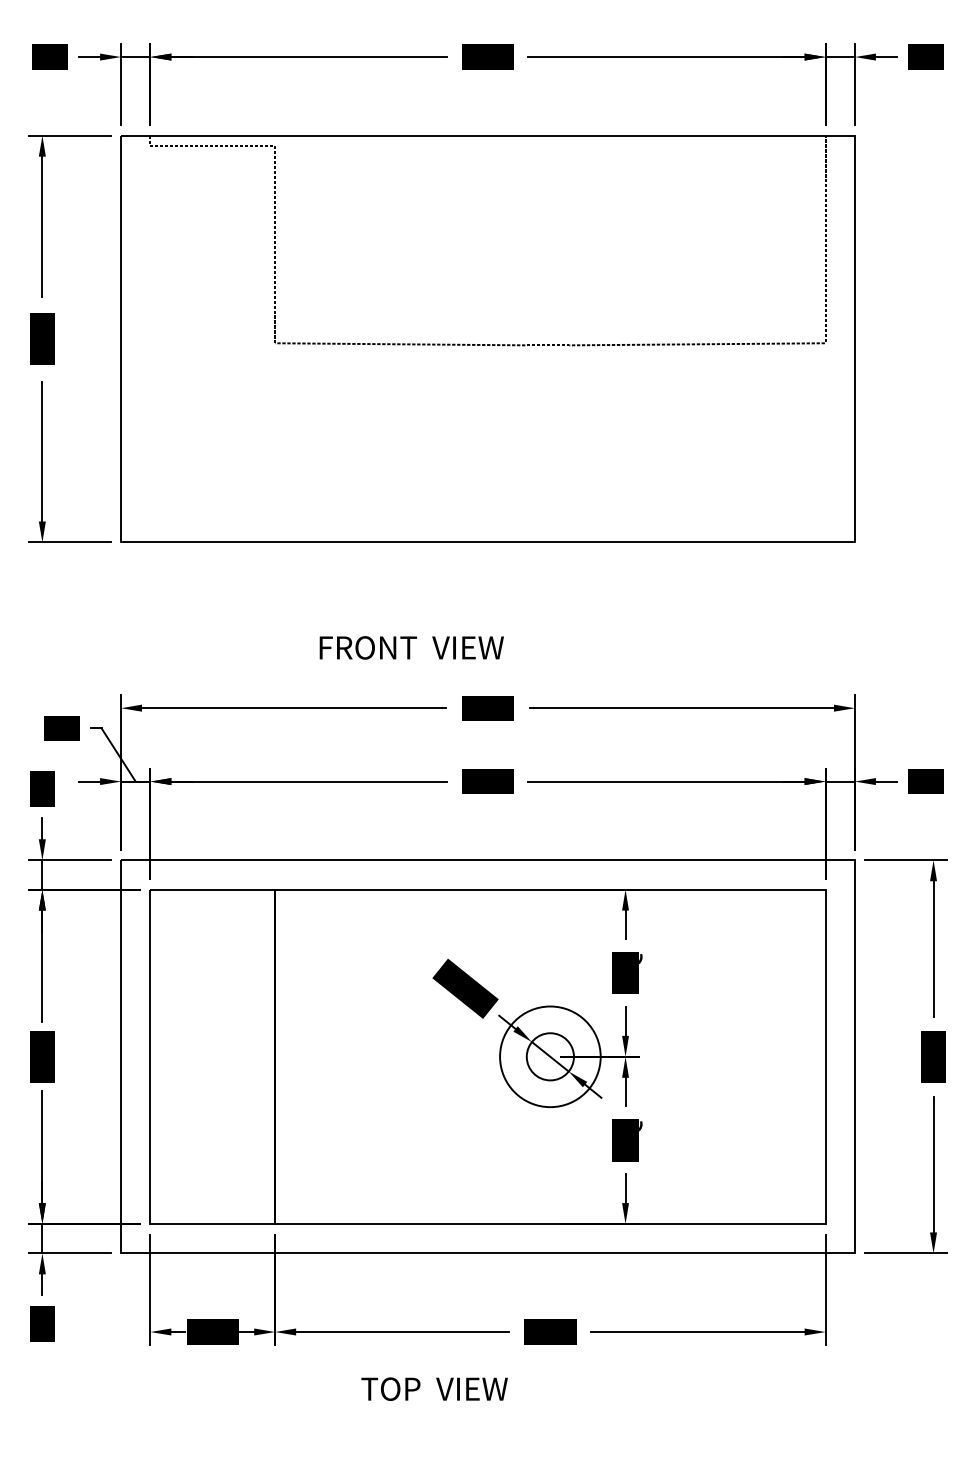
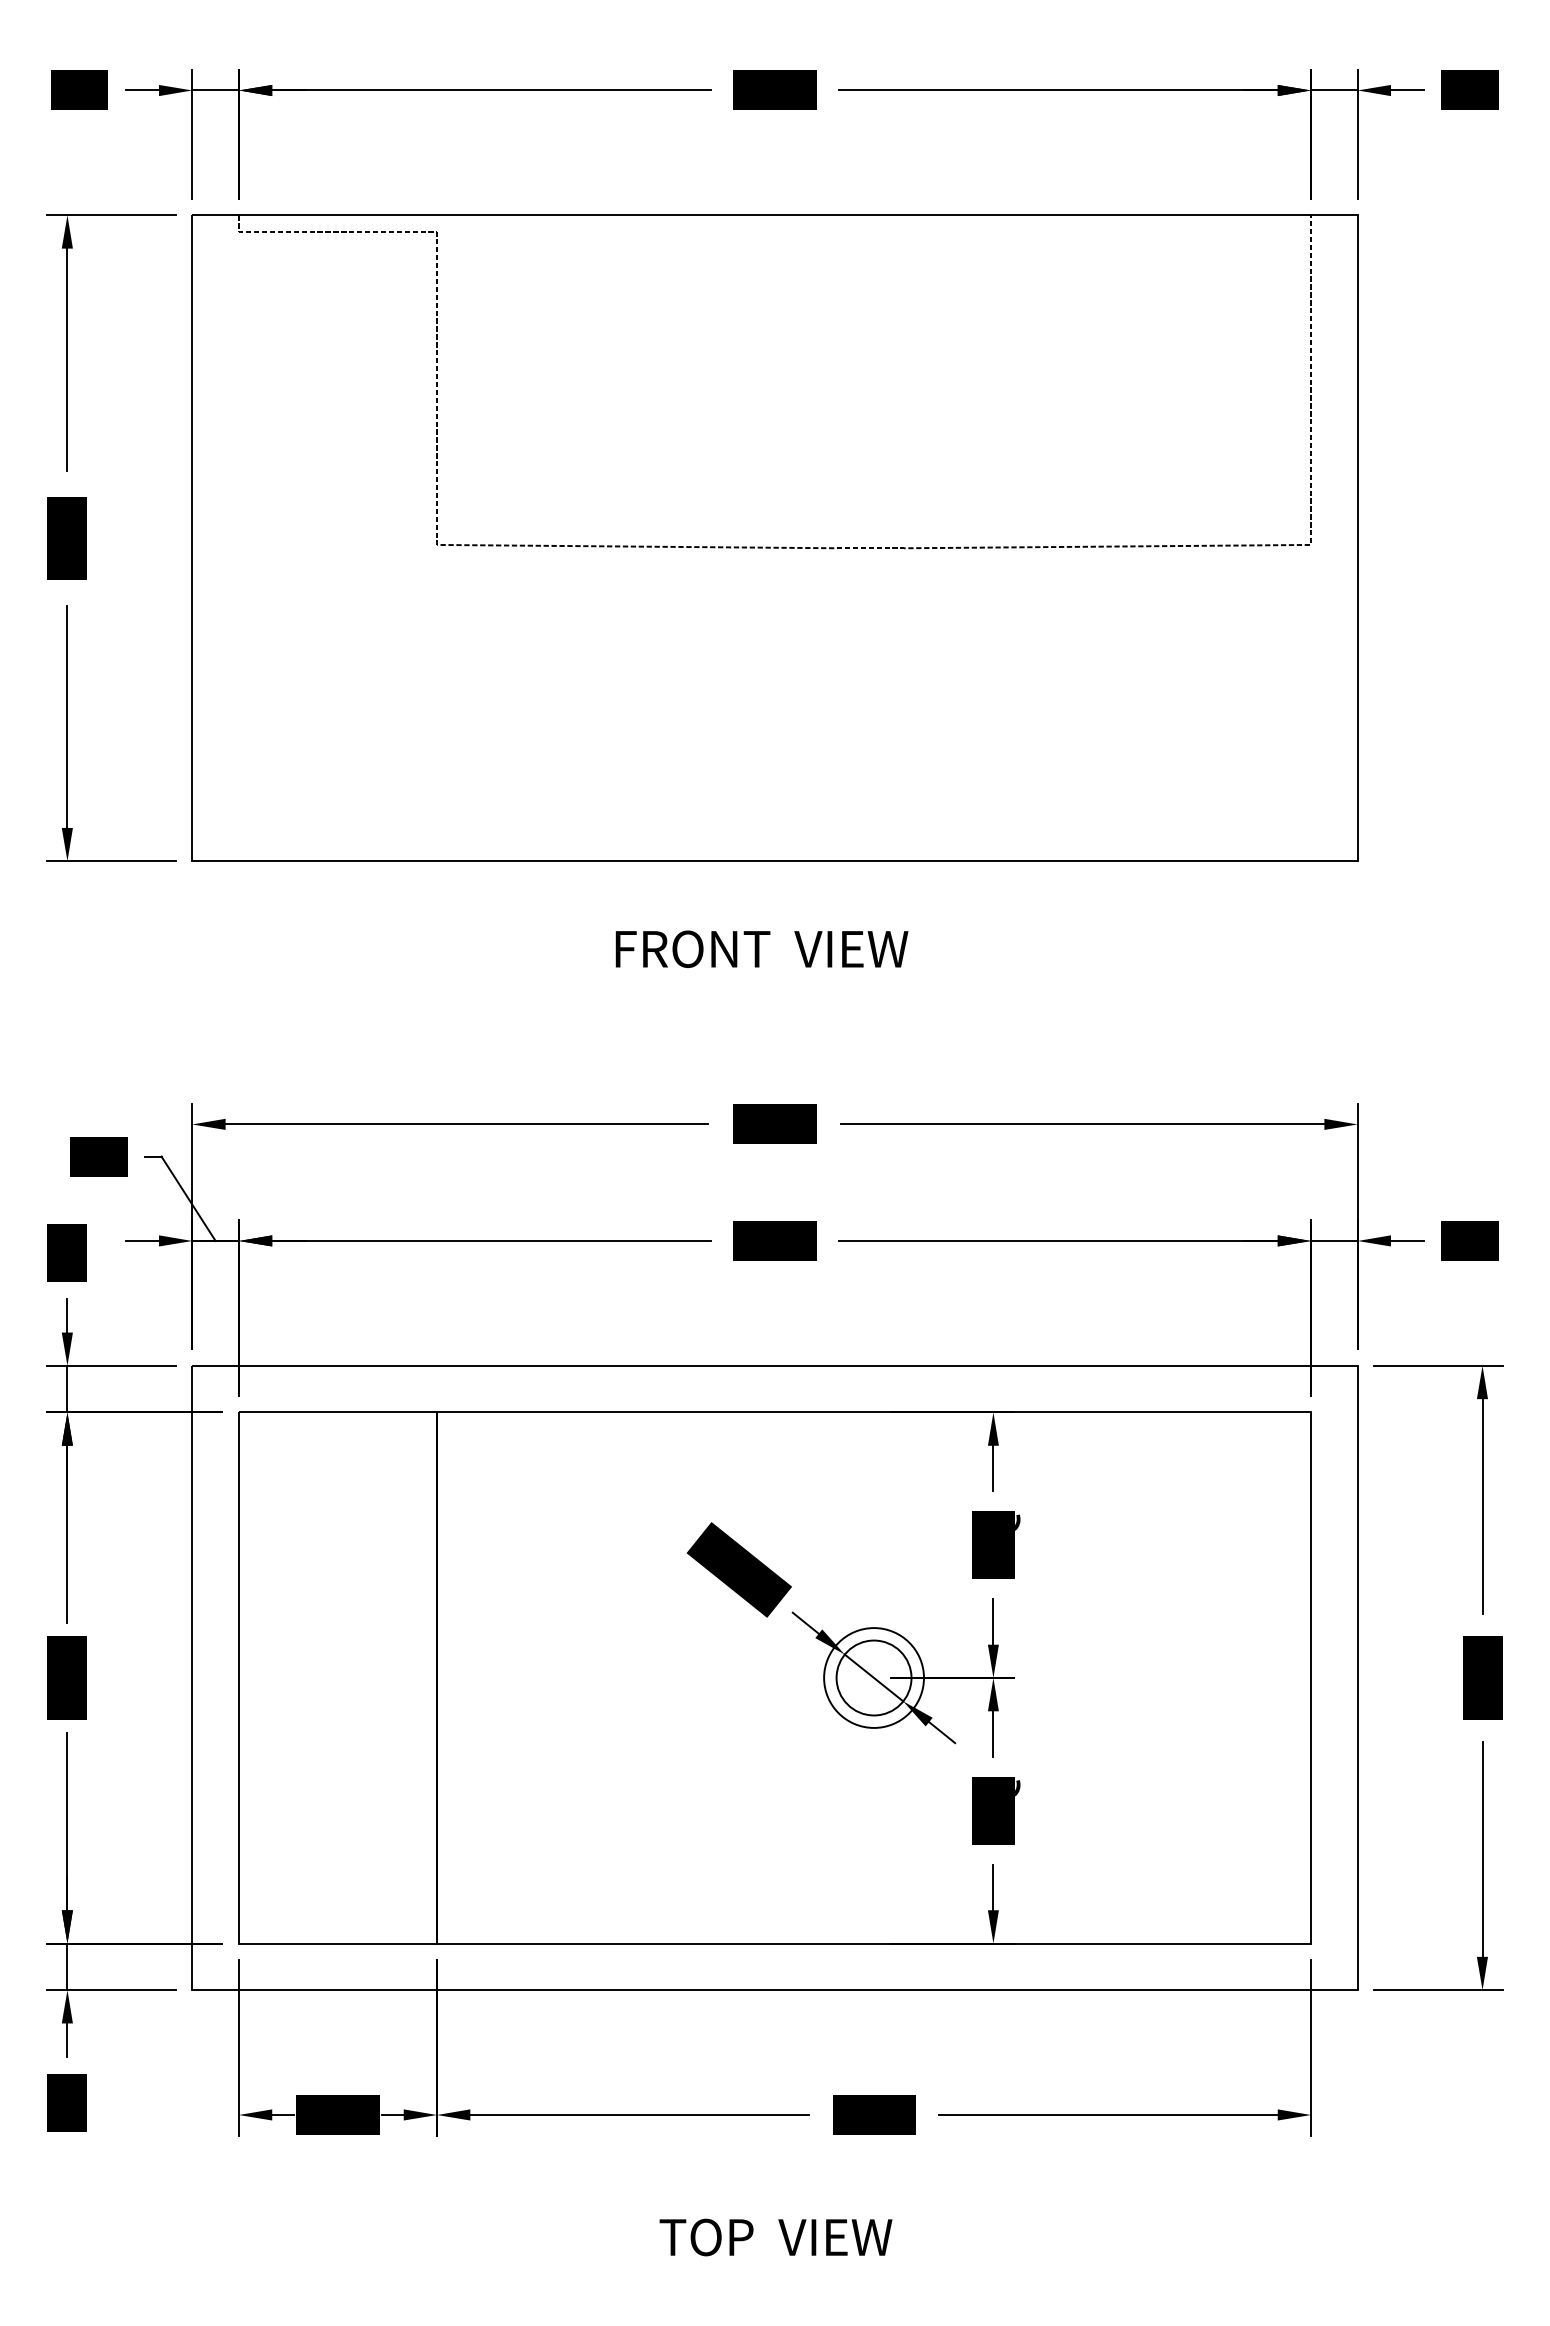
text: (411, 647) -> (761, 948), moved
circle: (549, 1056) -> (872, 1677), size x0.62
text: (434, 1388) -> (775, 2236), moved

